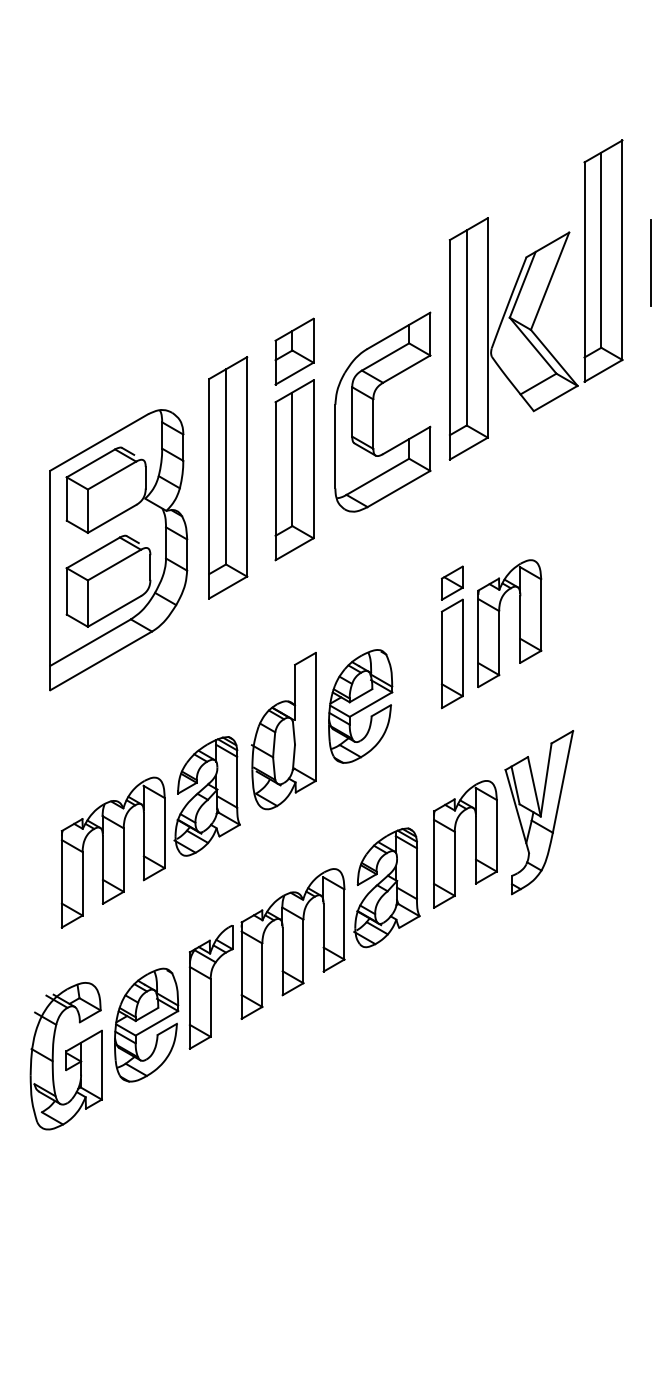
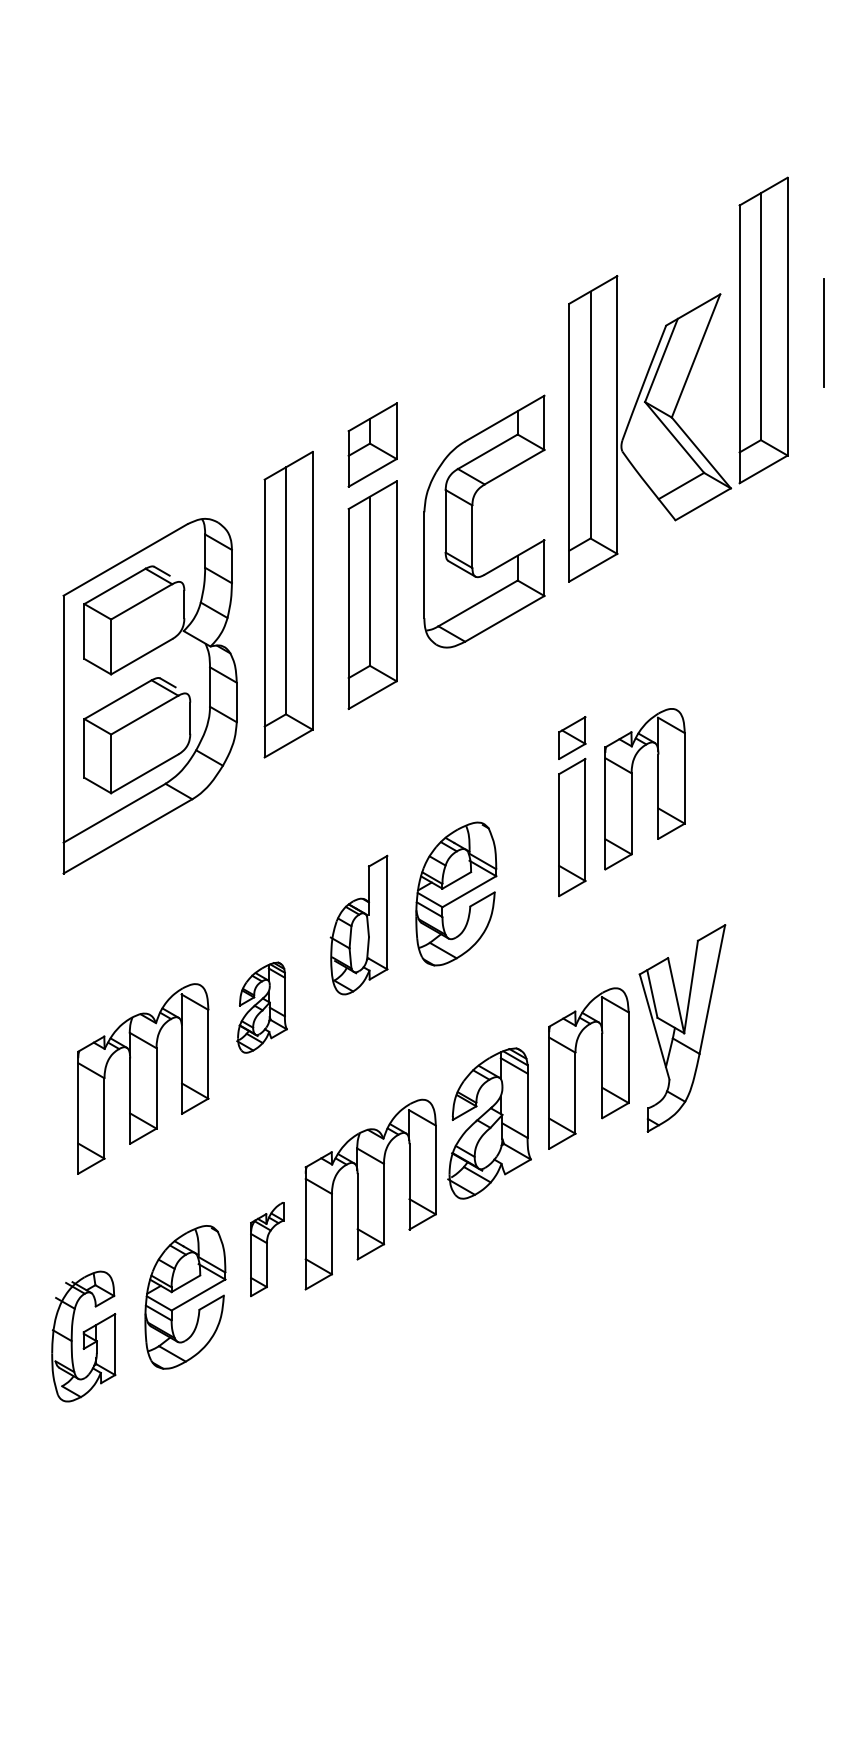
part: (283, 730) -> (358, 924), size x0.7
part: (206, 796) -> (261, 1007), size x0.6
part: (211, 987) -> (267, 1249), size x0.6
part: (66, 1056) -> (83, 1336), size x0.7

